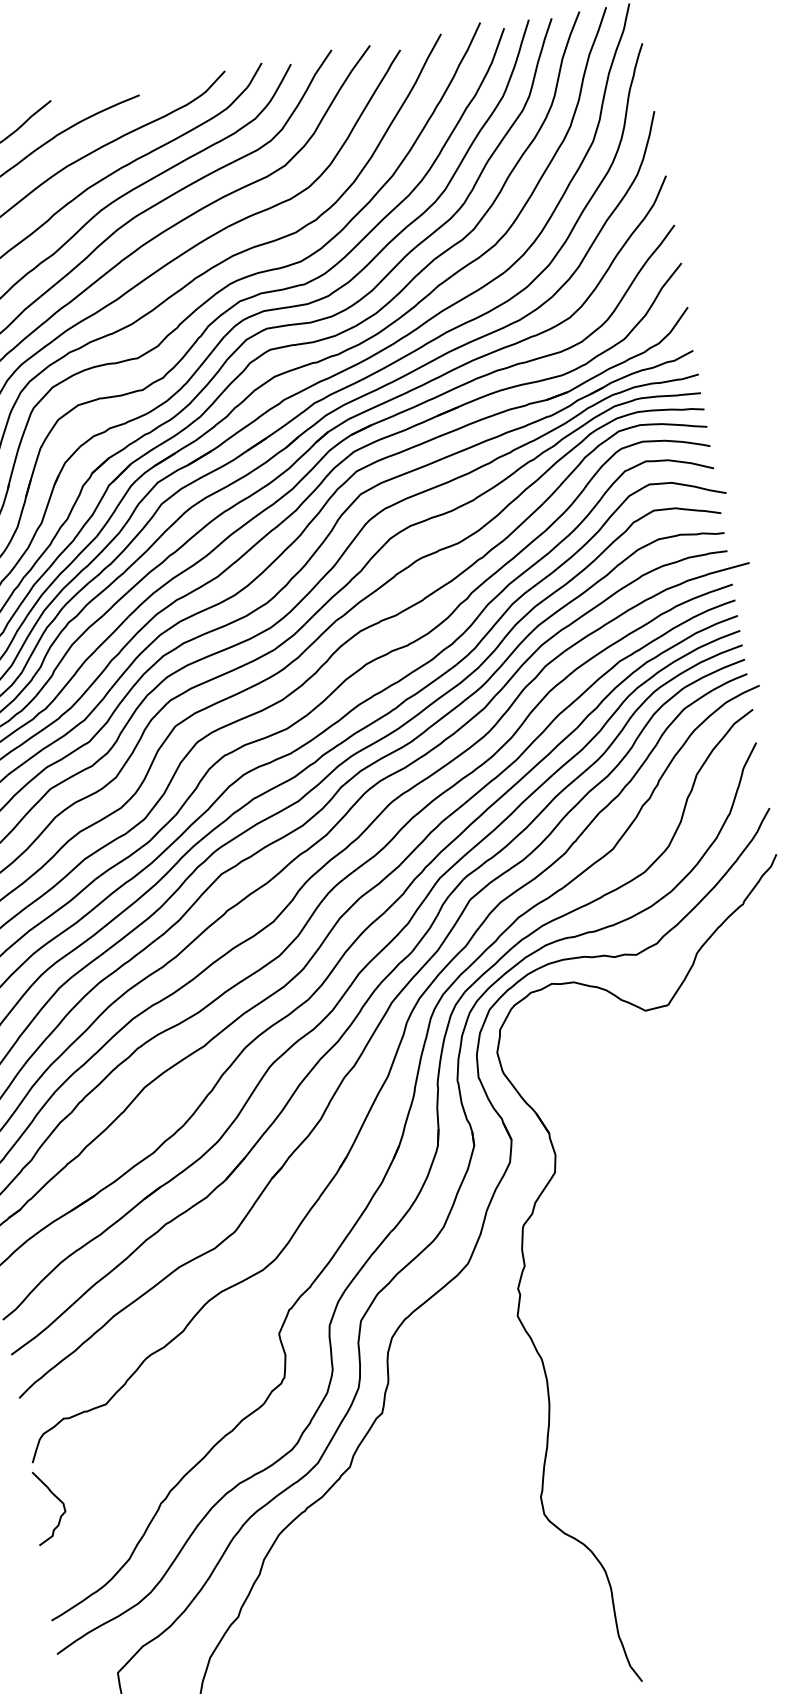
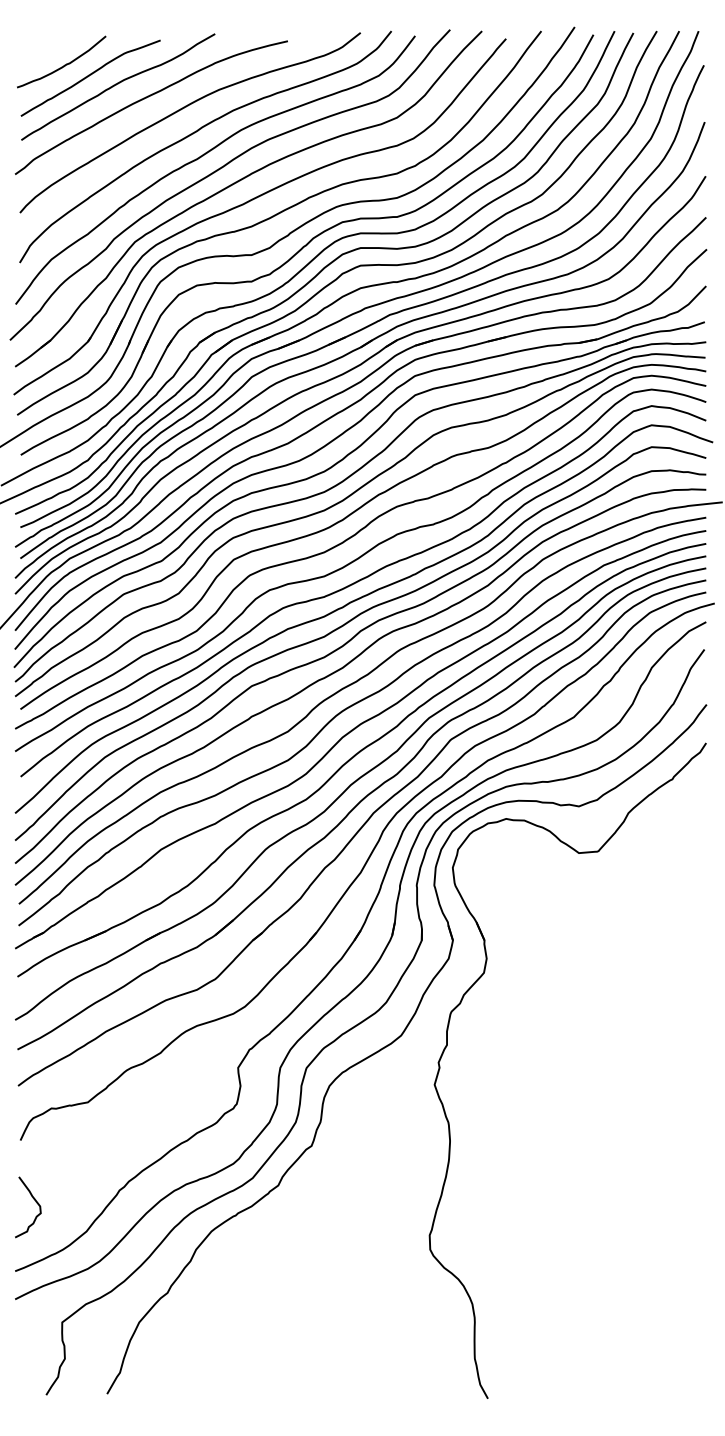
curve: (58, 1500) -> (36, 1203), moved

